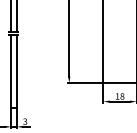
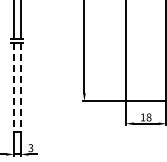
line: (11, 71) -> (14, 87), solid -> dashed
line: (16, 71) -> (20, 87), solid -> dashed

